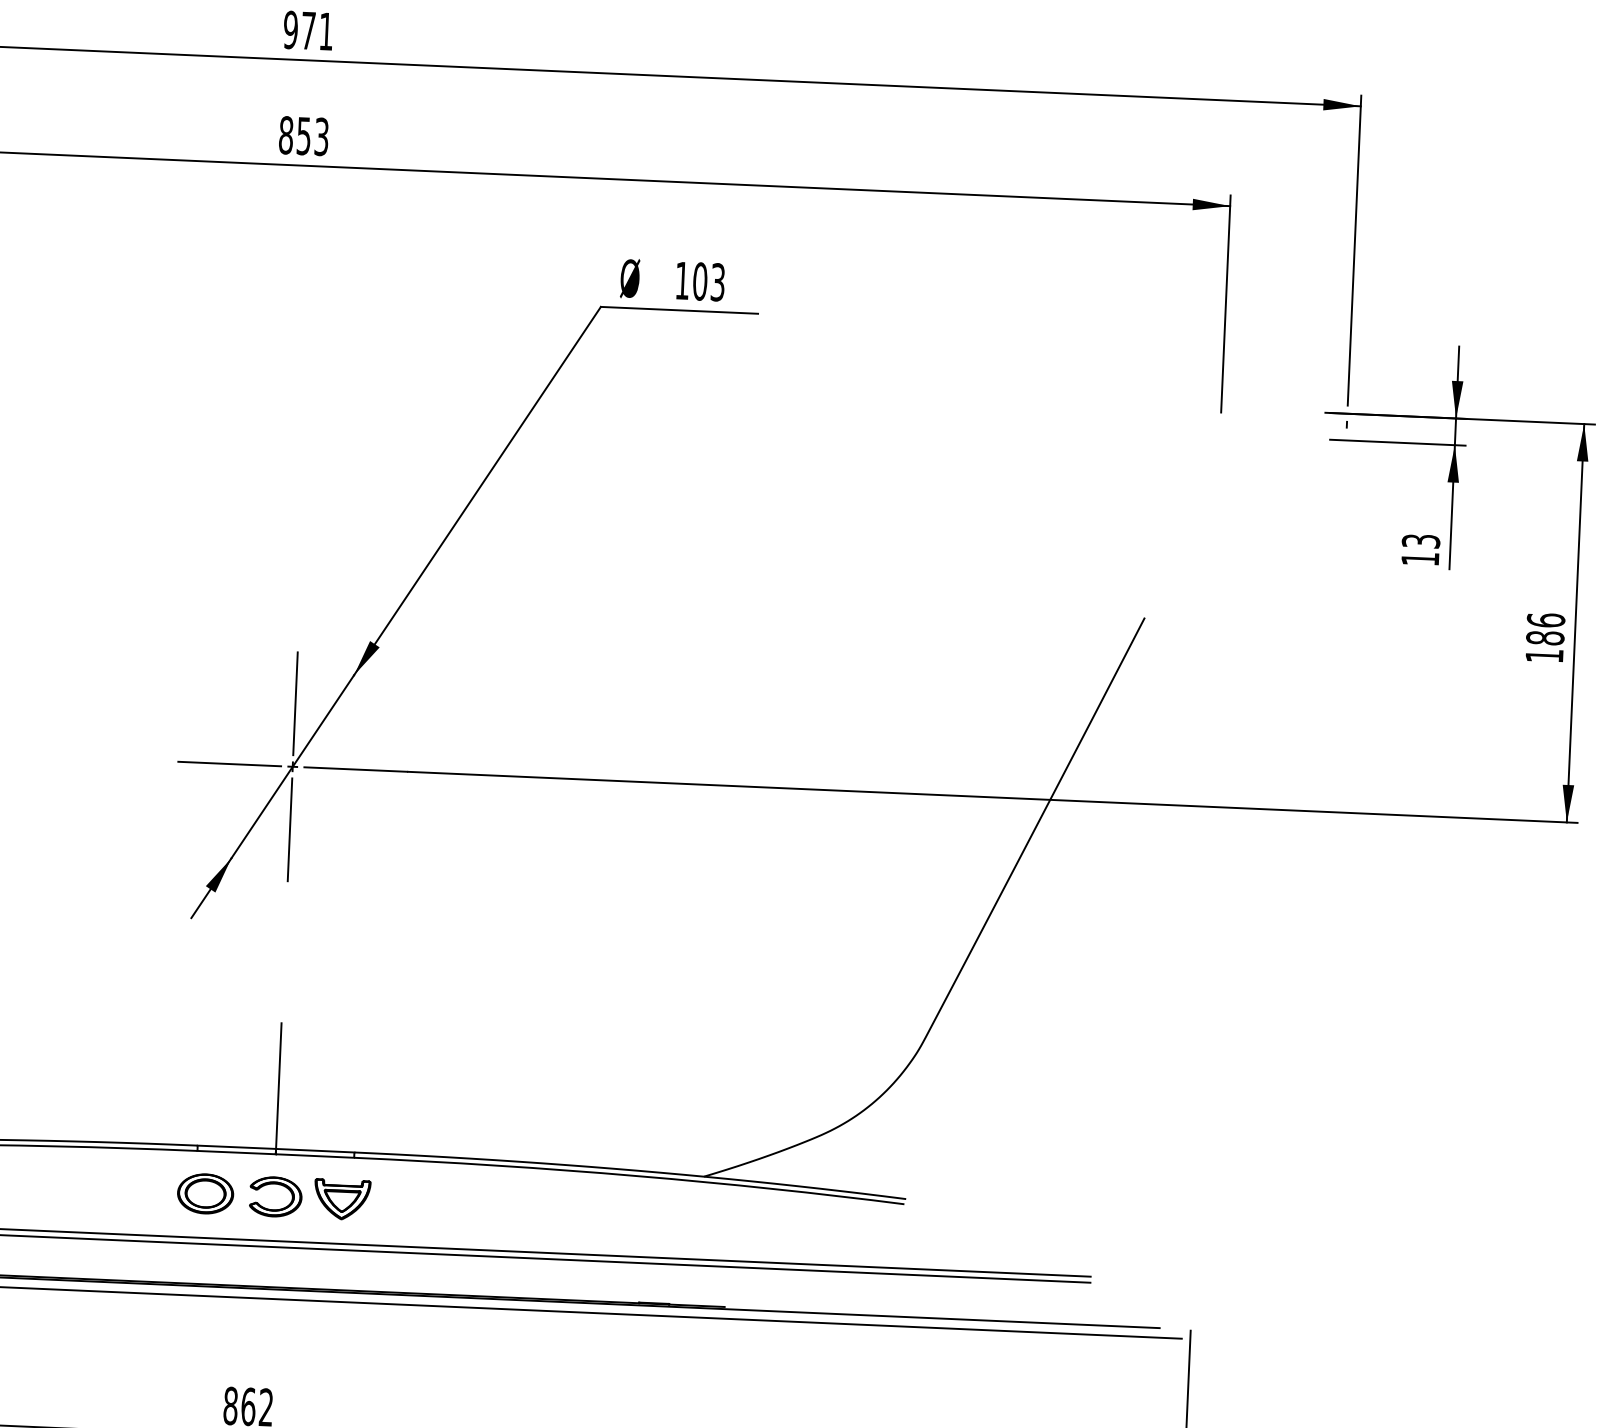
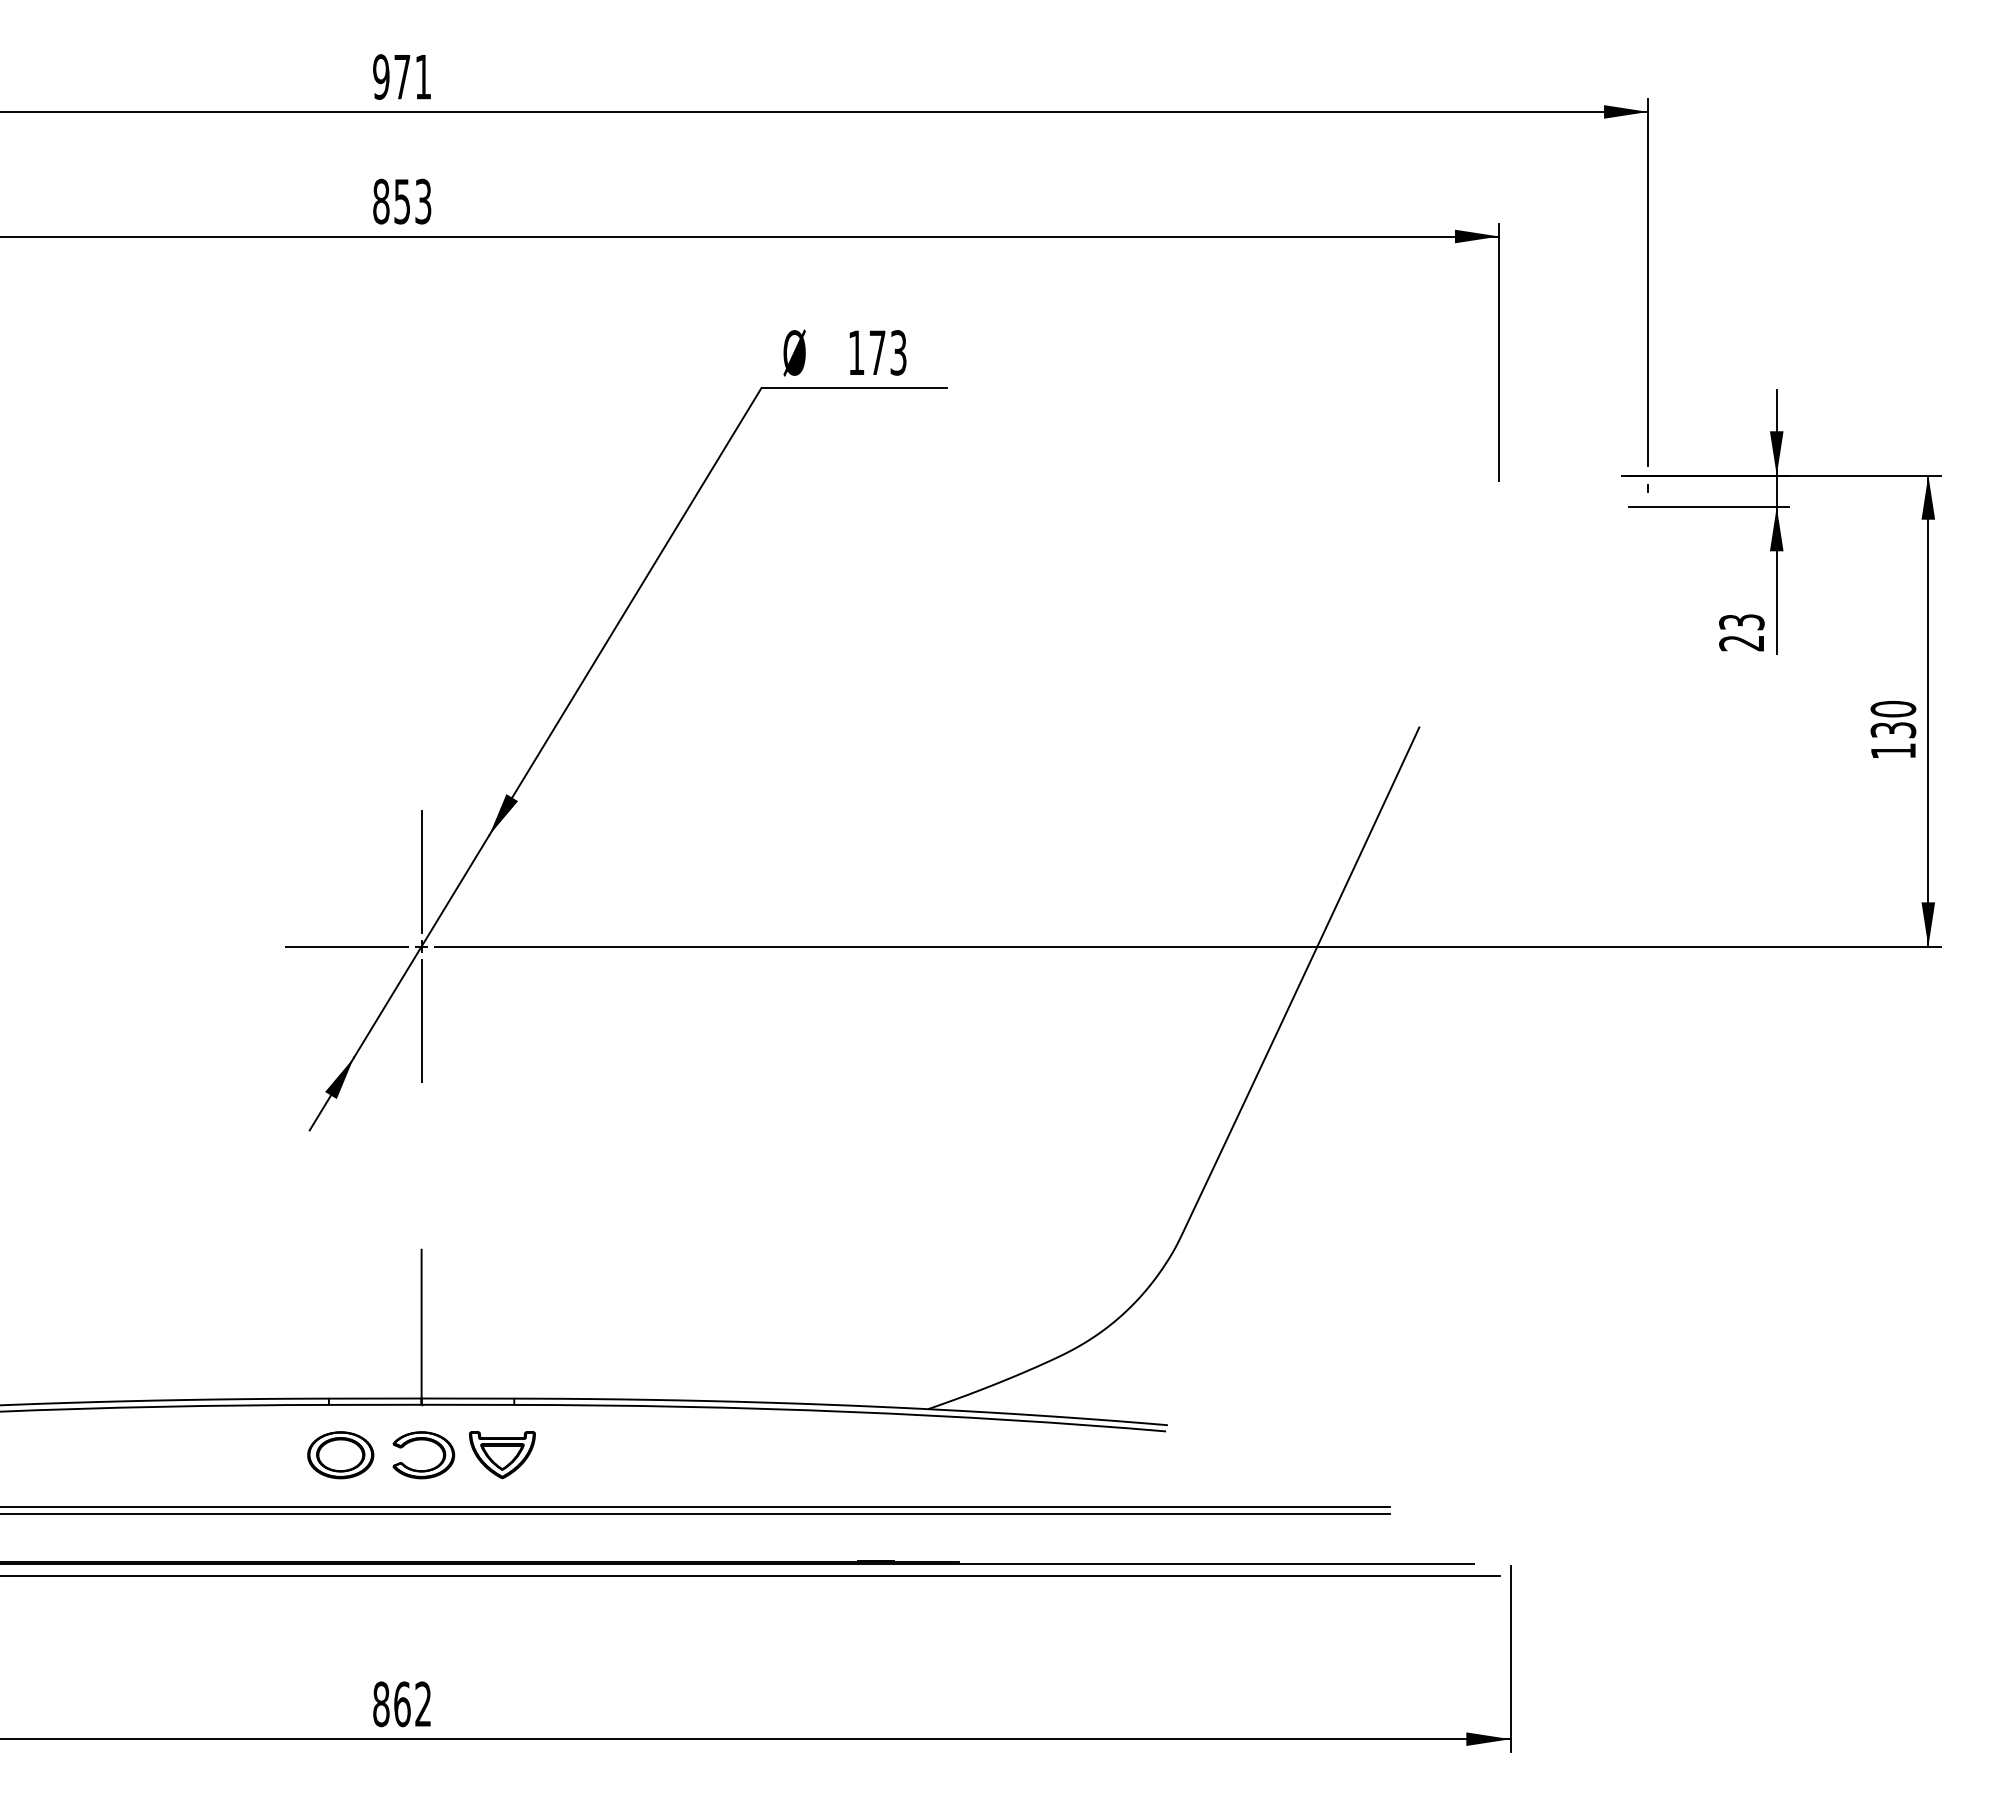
text: (700, 281) -> (877, 352), 103 -> 173
text: (1420, 559) -> (1741, 643), 13 -> 23
text: (1545, 629) -> (1893, 719), 186 -> 130

